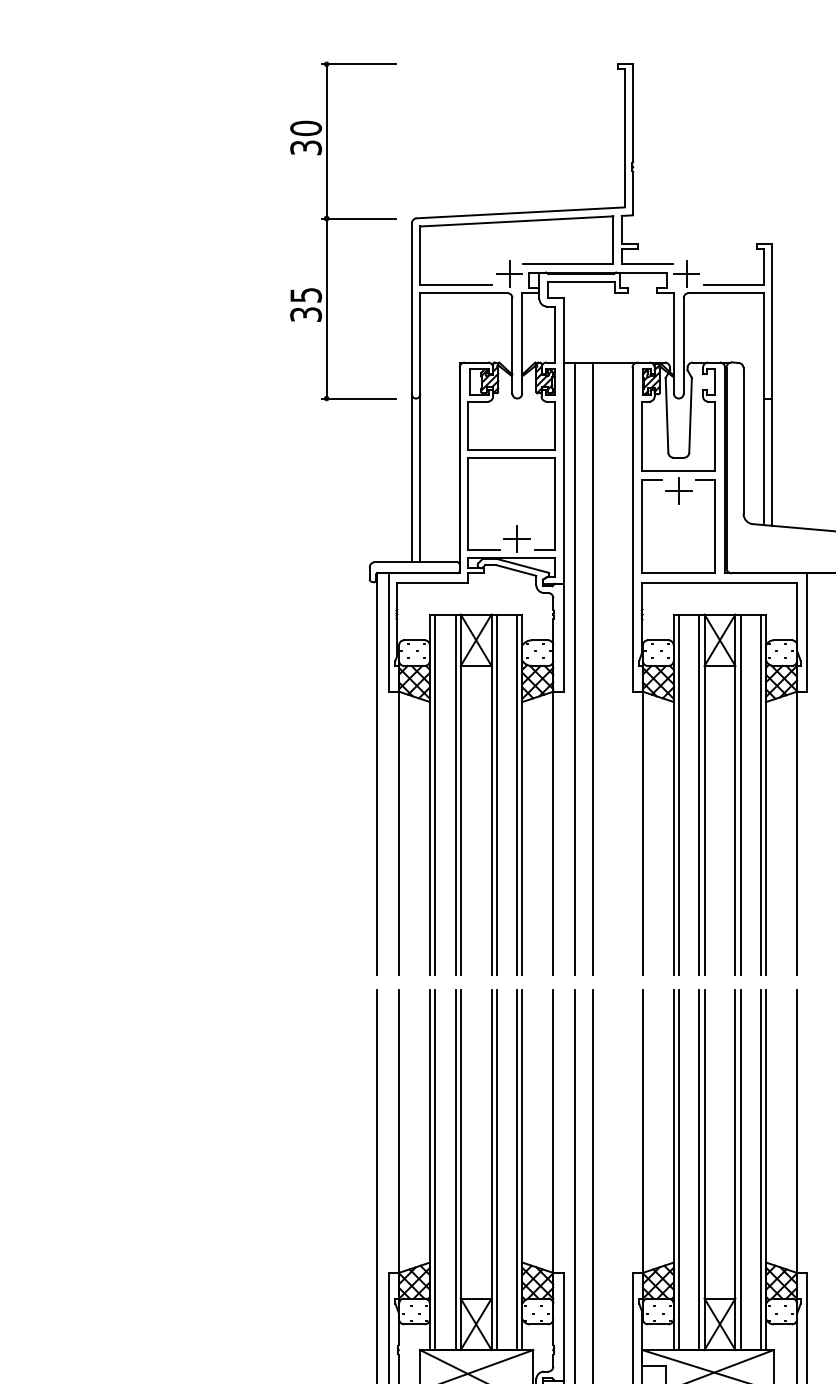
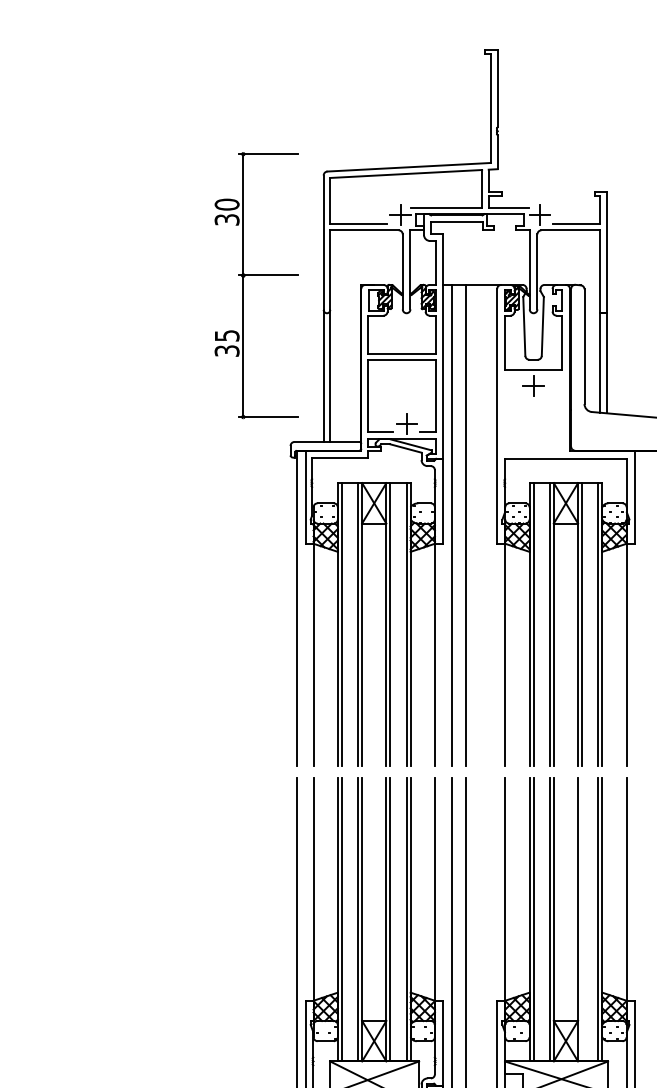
part: (343, 219) -> (256, 276), moved
part: (642, 526) -> (505, 413), removed
line: (740, 1170) -> (582, 920), removed

